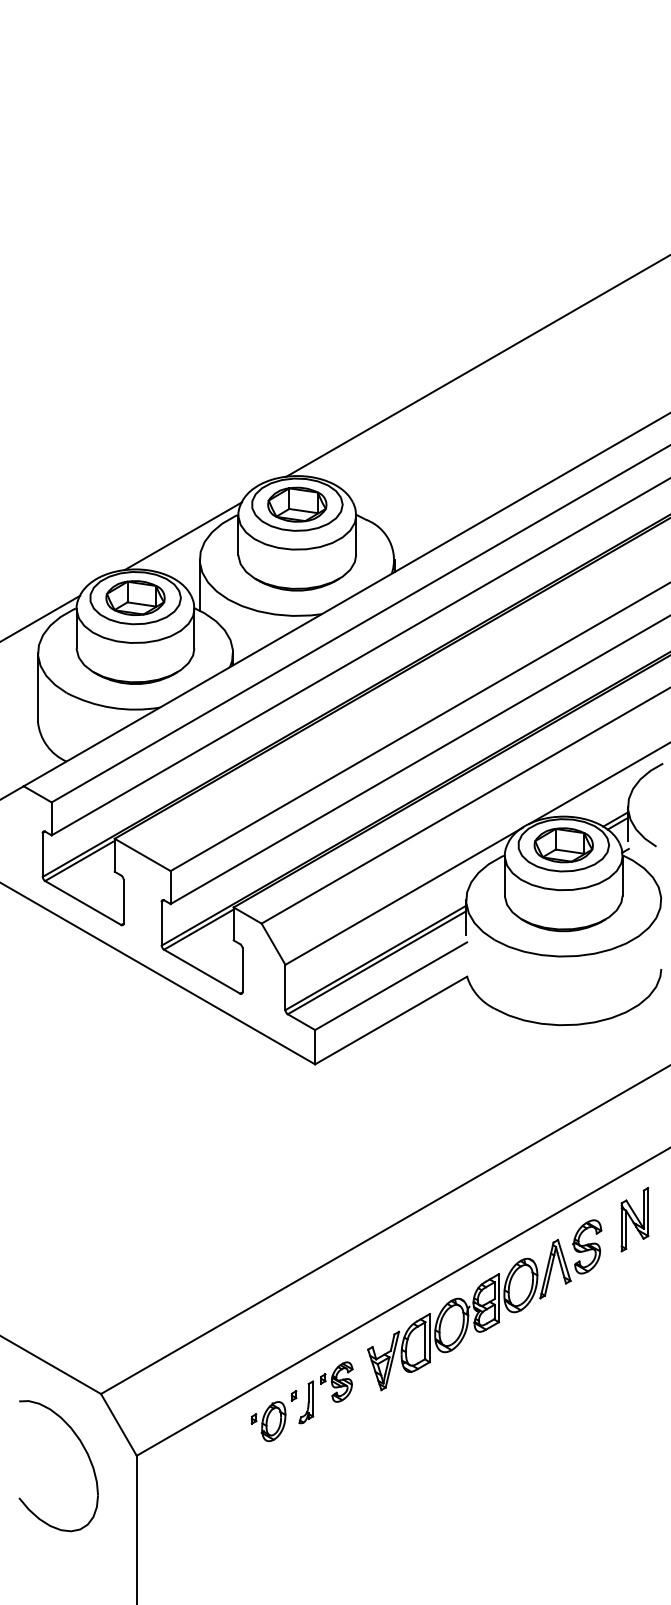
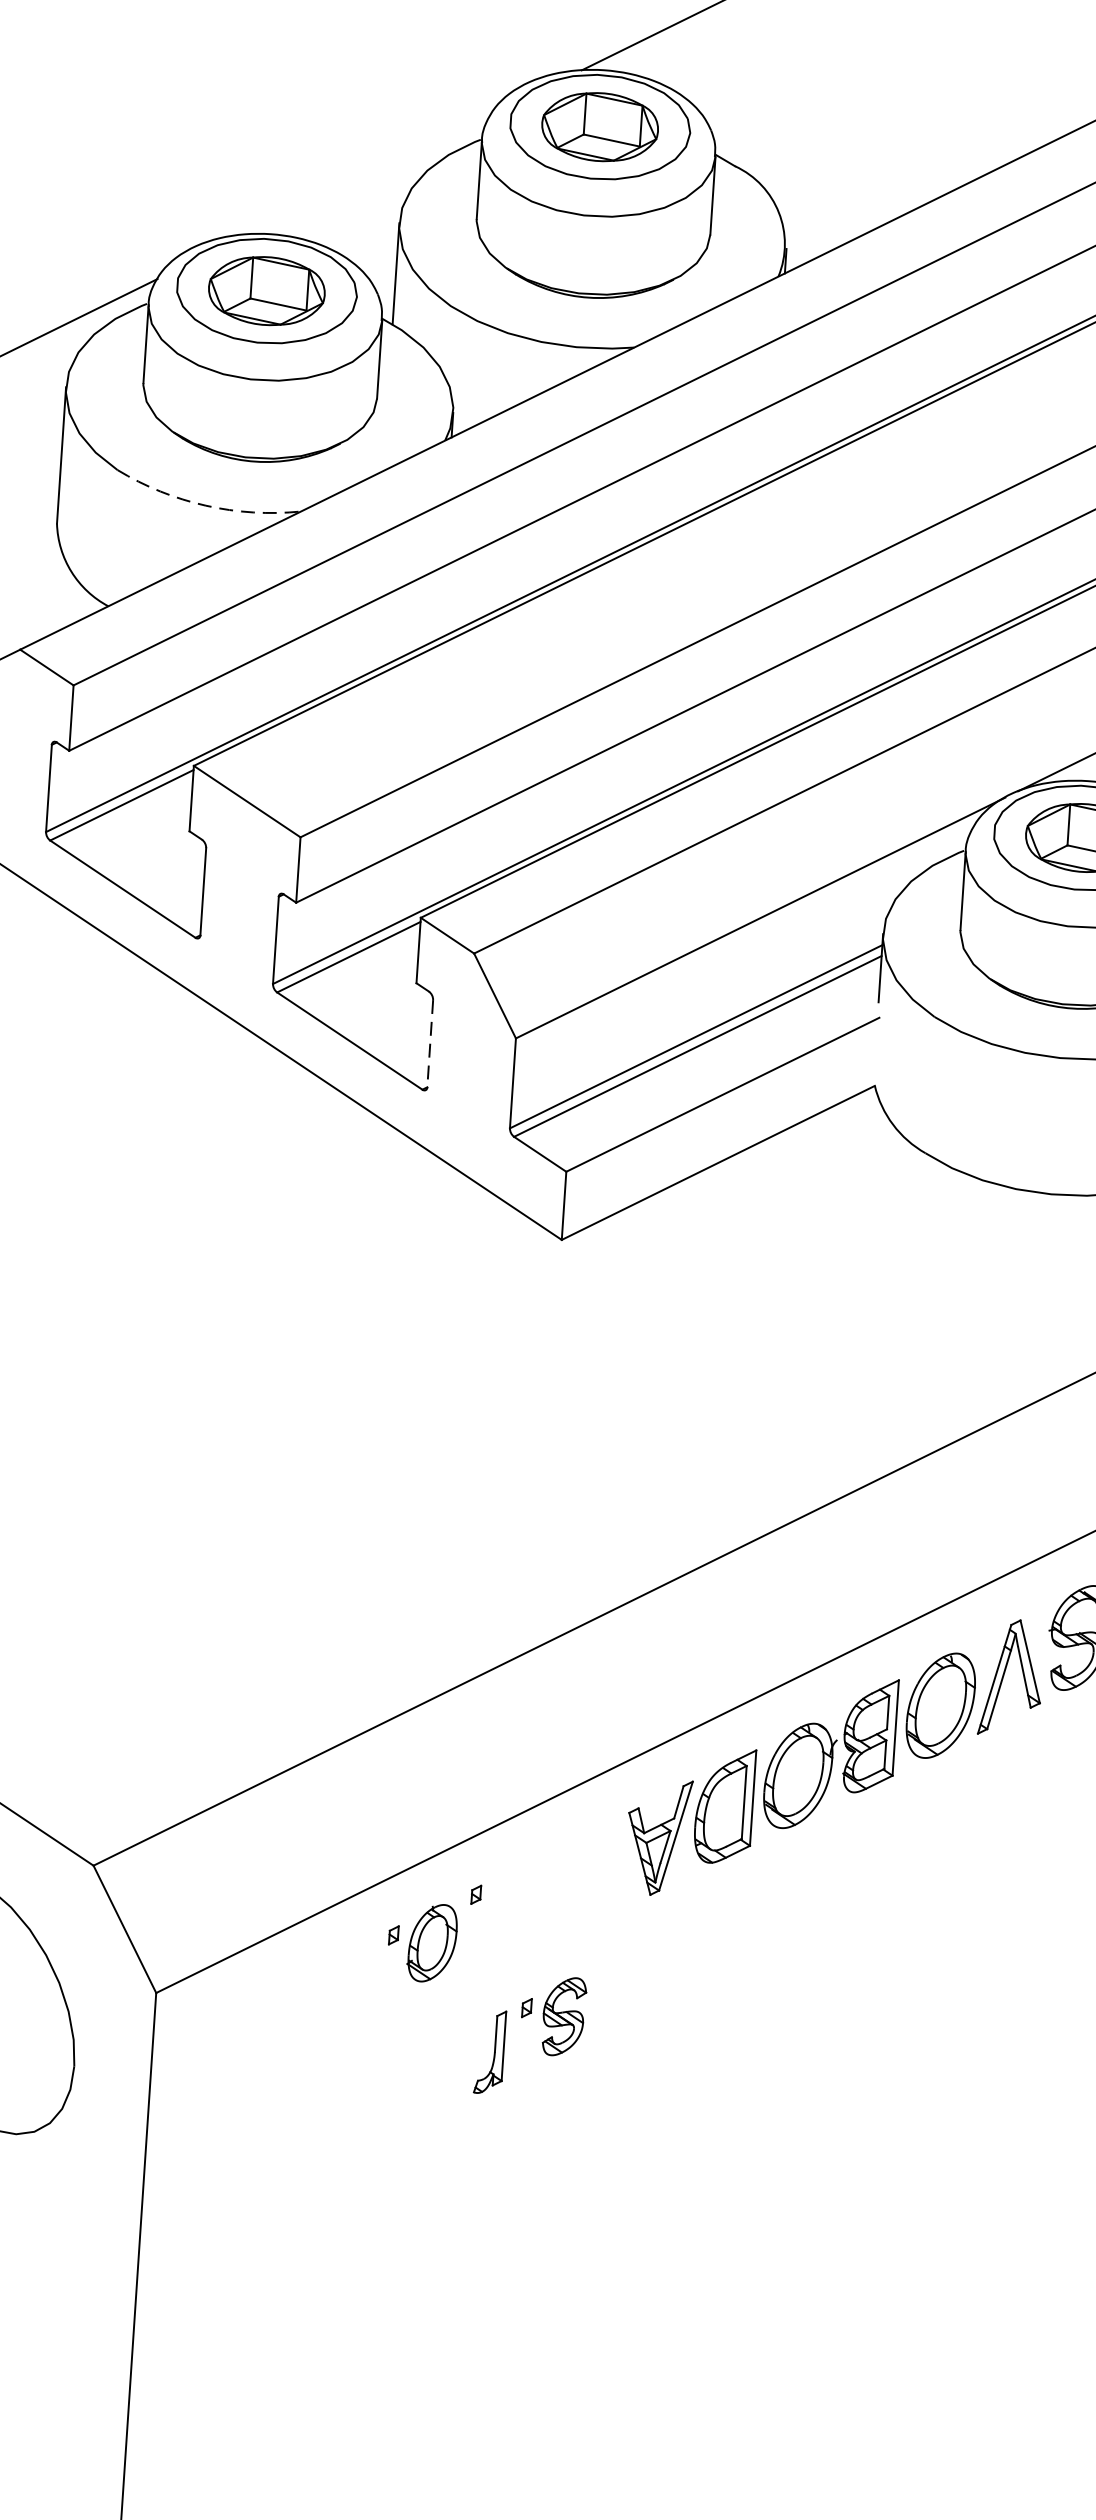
line: (183, 536) -> (370, 175), removed
arc: (112, 707) -> (206, 505), solid -> dashed
line: (242, 970) -> (430, 1044), solid -> dashed
part: (331, 1395) -> (541, 2041), moved

